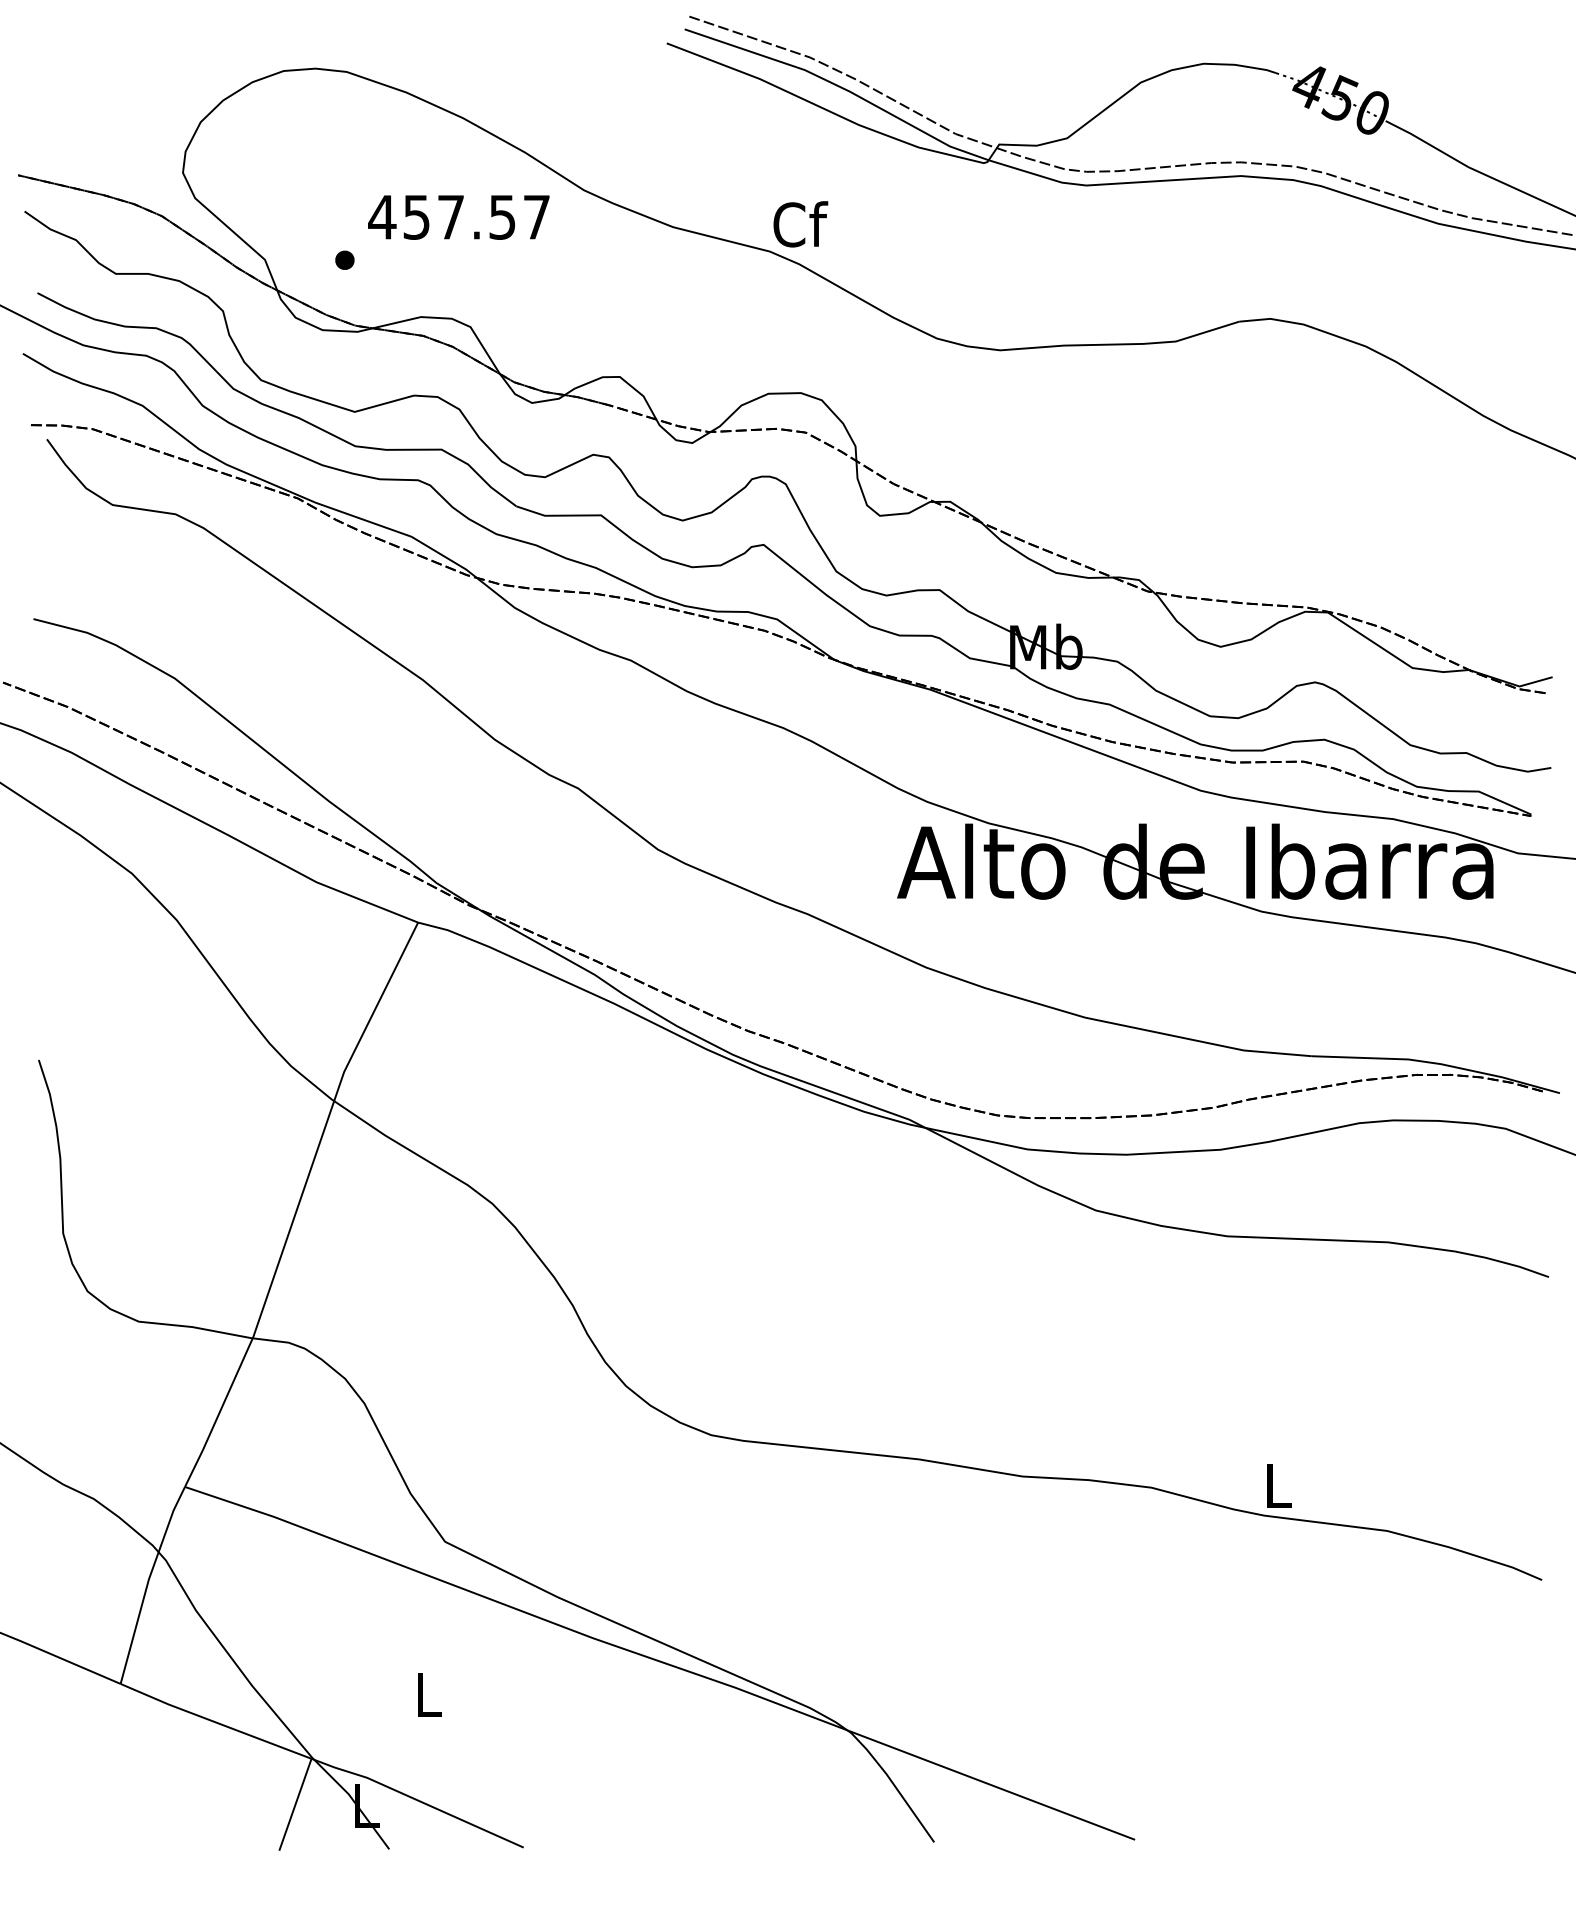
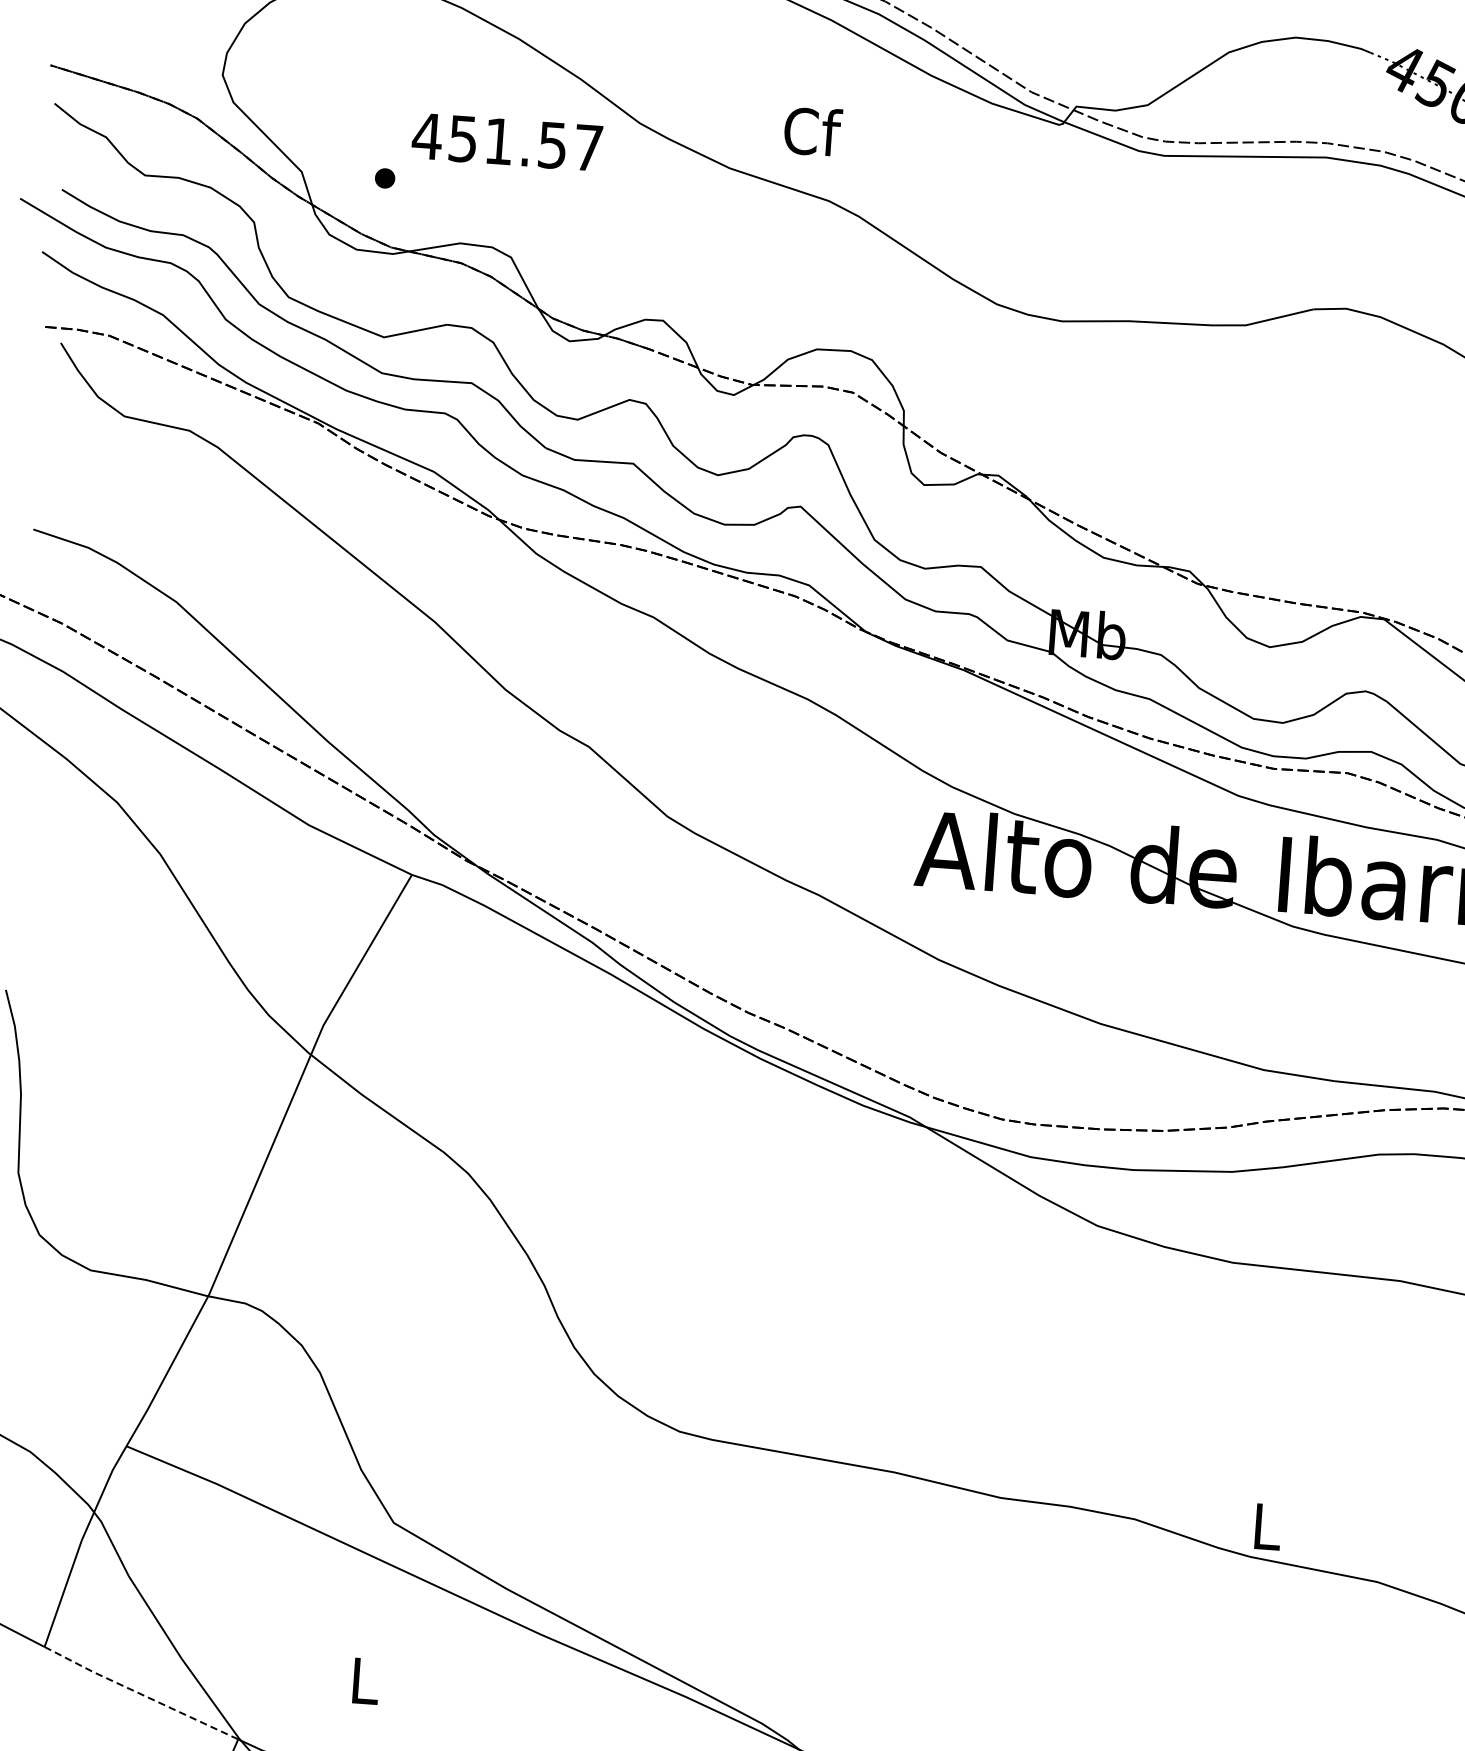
text: (450, 217) -> (498, 141), 457.57 -> 451.57
text: (800, 224) -> (812, 131), moved
line: (215, 1722) -> (140, 1694), solid -> dashed

